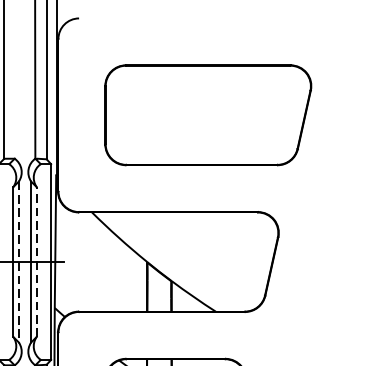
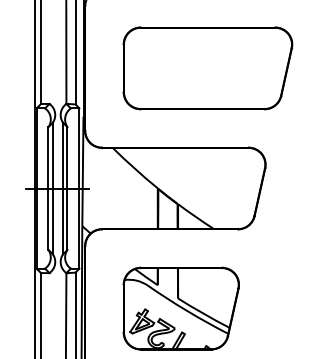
line: (18, 261) -> (52, 188), dashed -> solid
line: (36, 261) -> (67, 188), dashed -> solid

